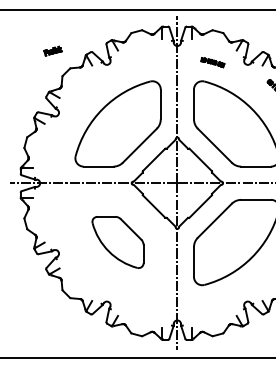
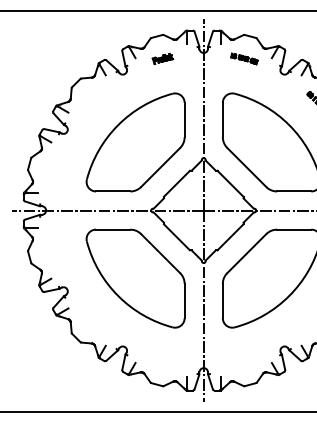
part: (52, 50) -> (162, 58), moved
part: (212, 62) -> (244, 58), moved
part: (117, 242) -> (135, 278), size x1.67

